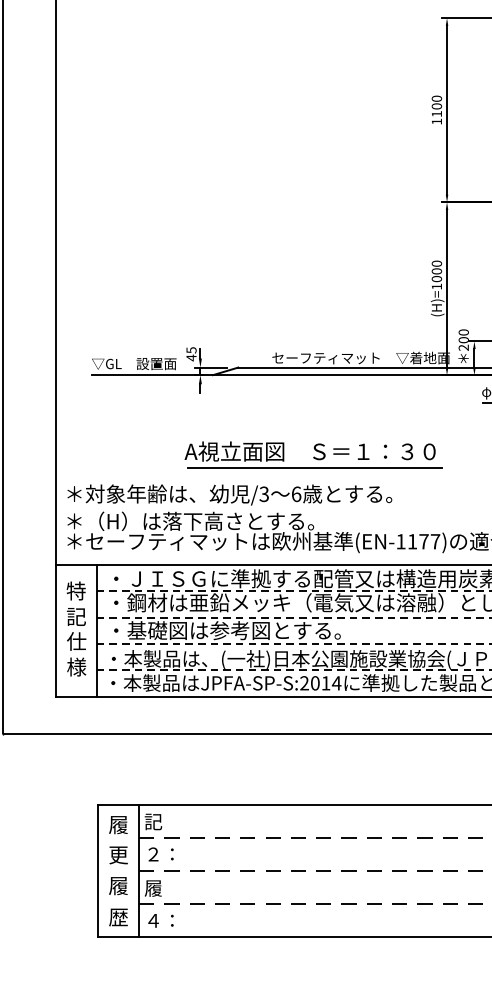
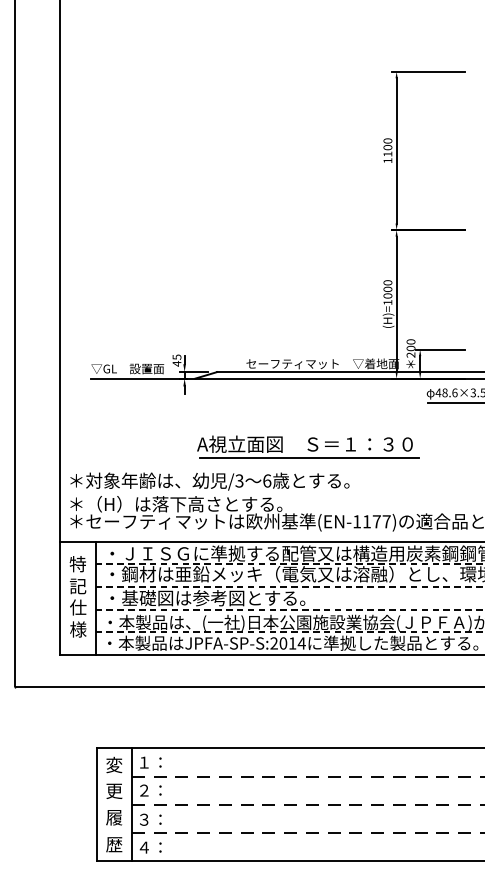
part: (314, 454) -> (308, 446), moved
text: (158, 821) -> (148, 762), 記 -> １：
text: (118, 824) -> (114, 764), 履 -> 変
text: (158, 888) -> (148, 819), 履 -> ３：

